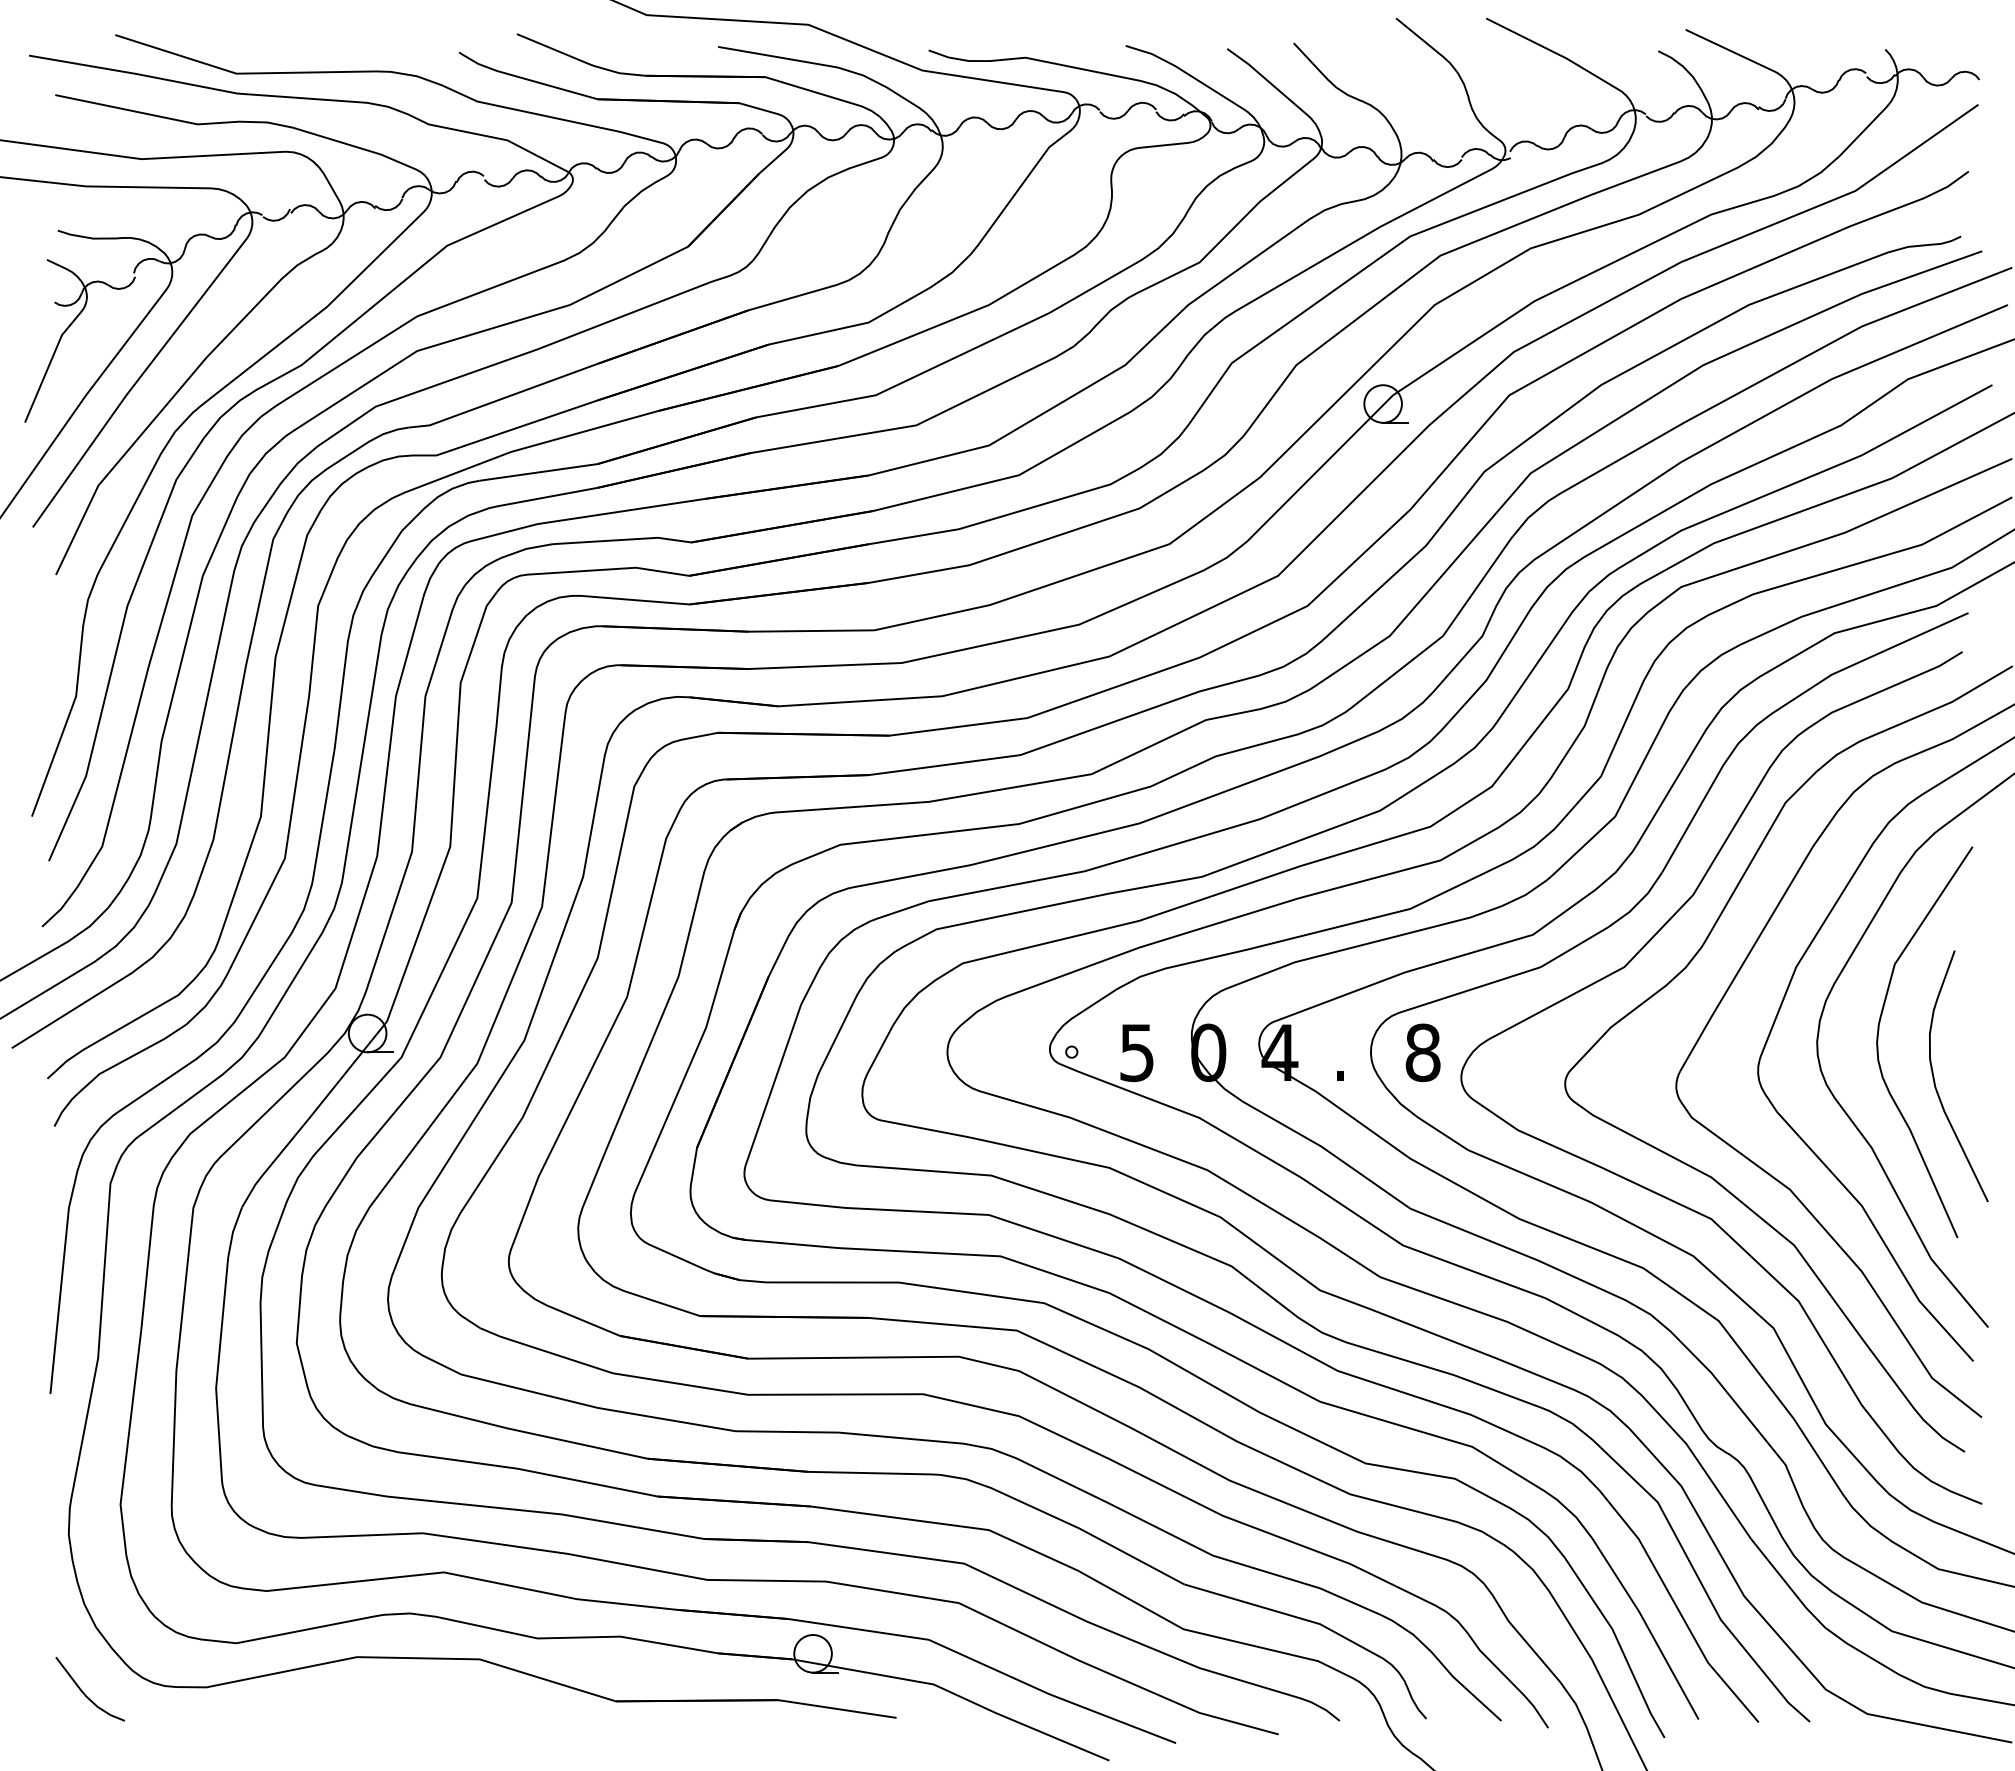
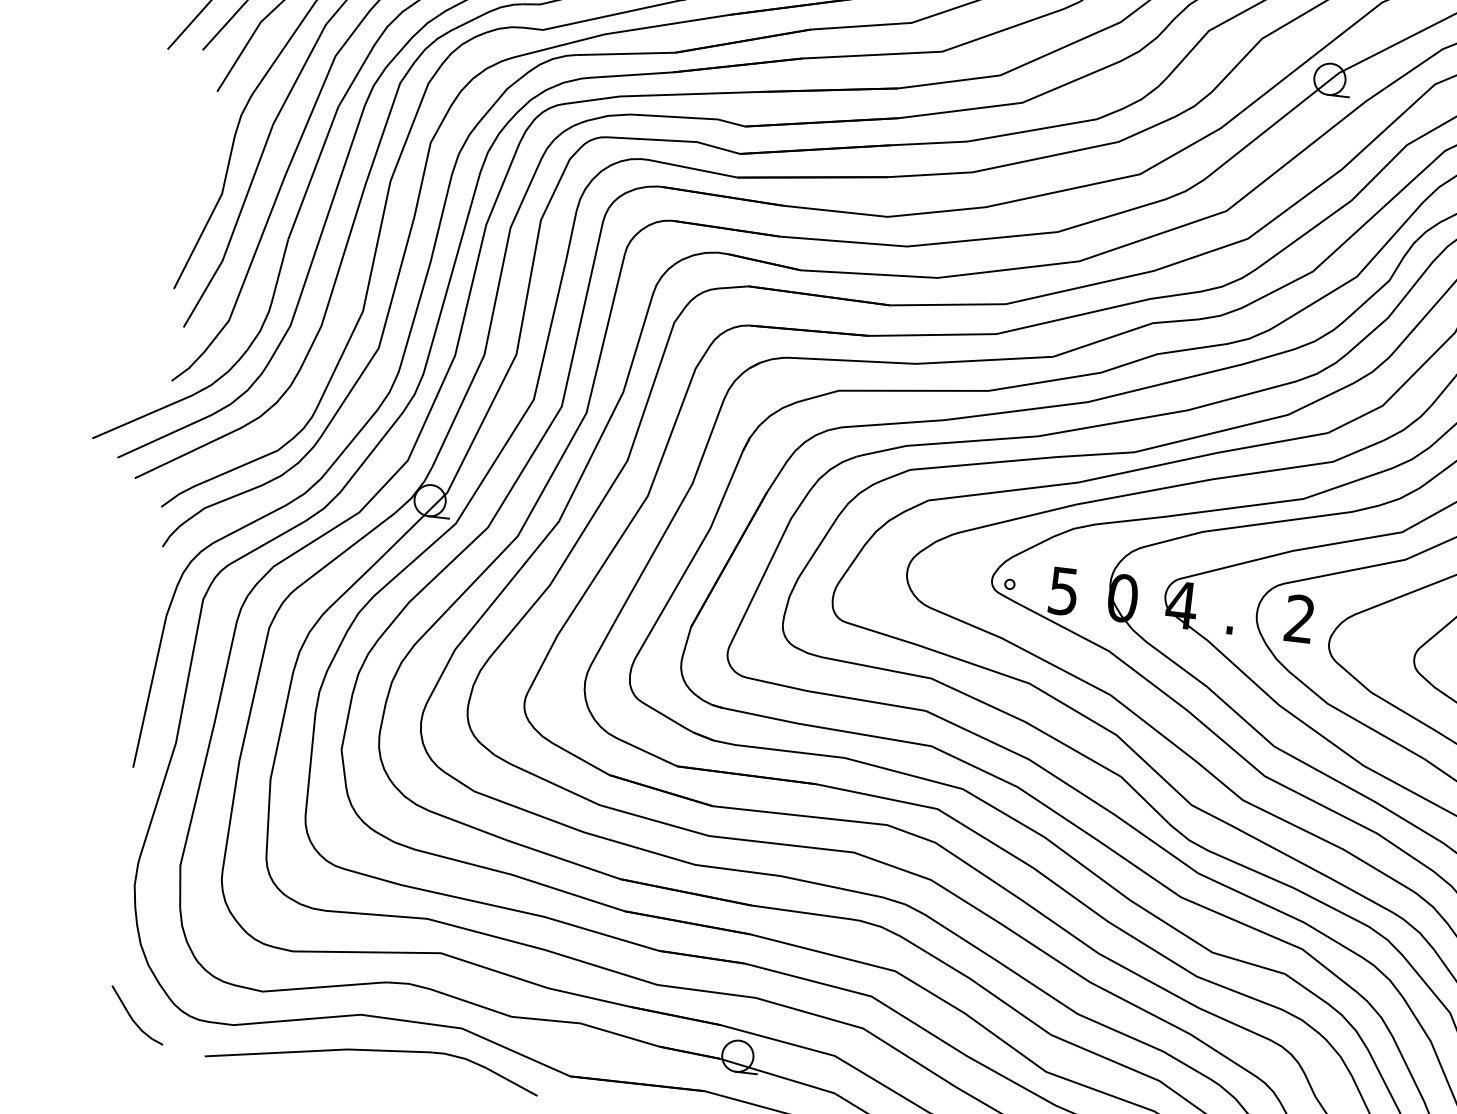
text: (1422, 1052) -> (1299, 618), 8 -> 2
curve: (373, 1699) -> (370, 1051), added

